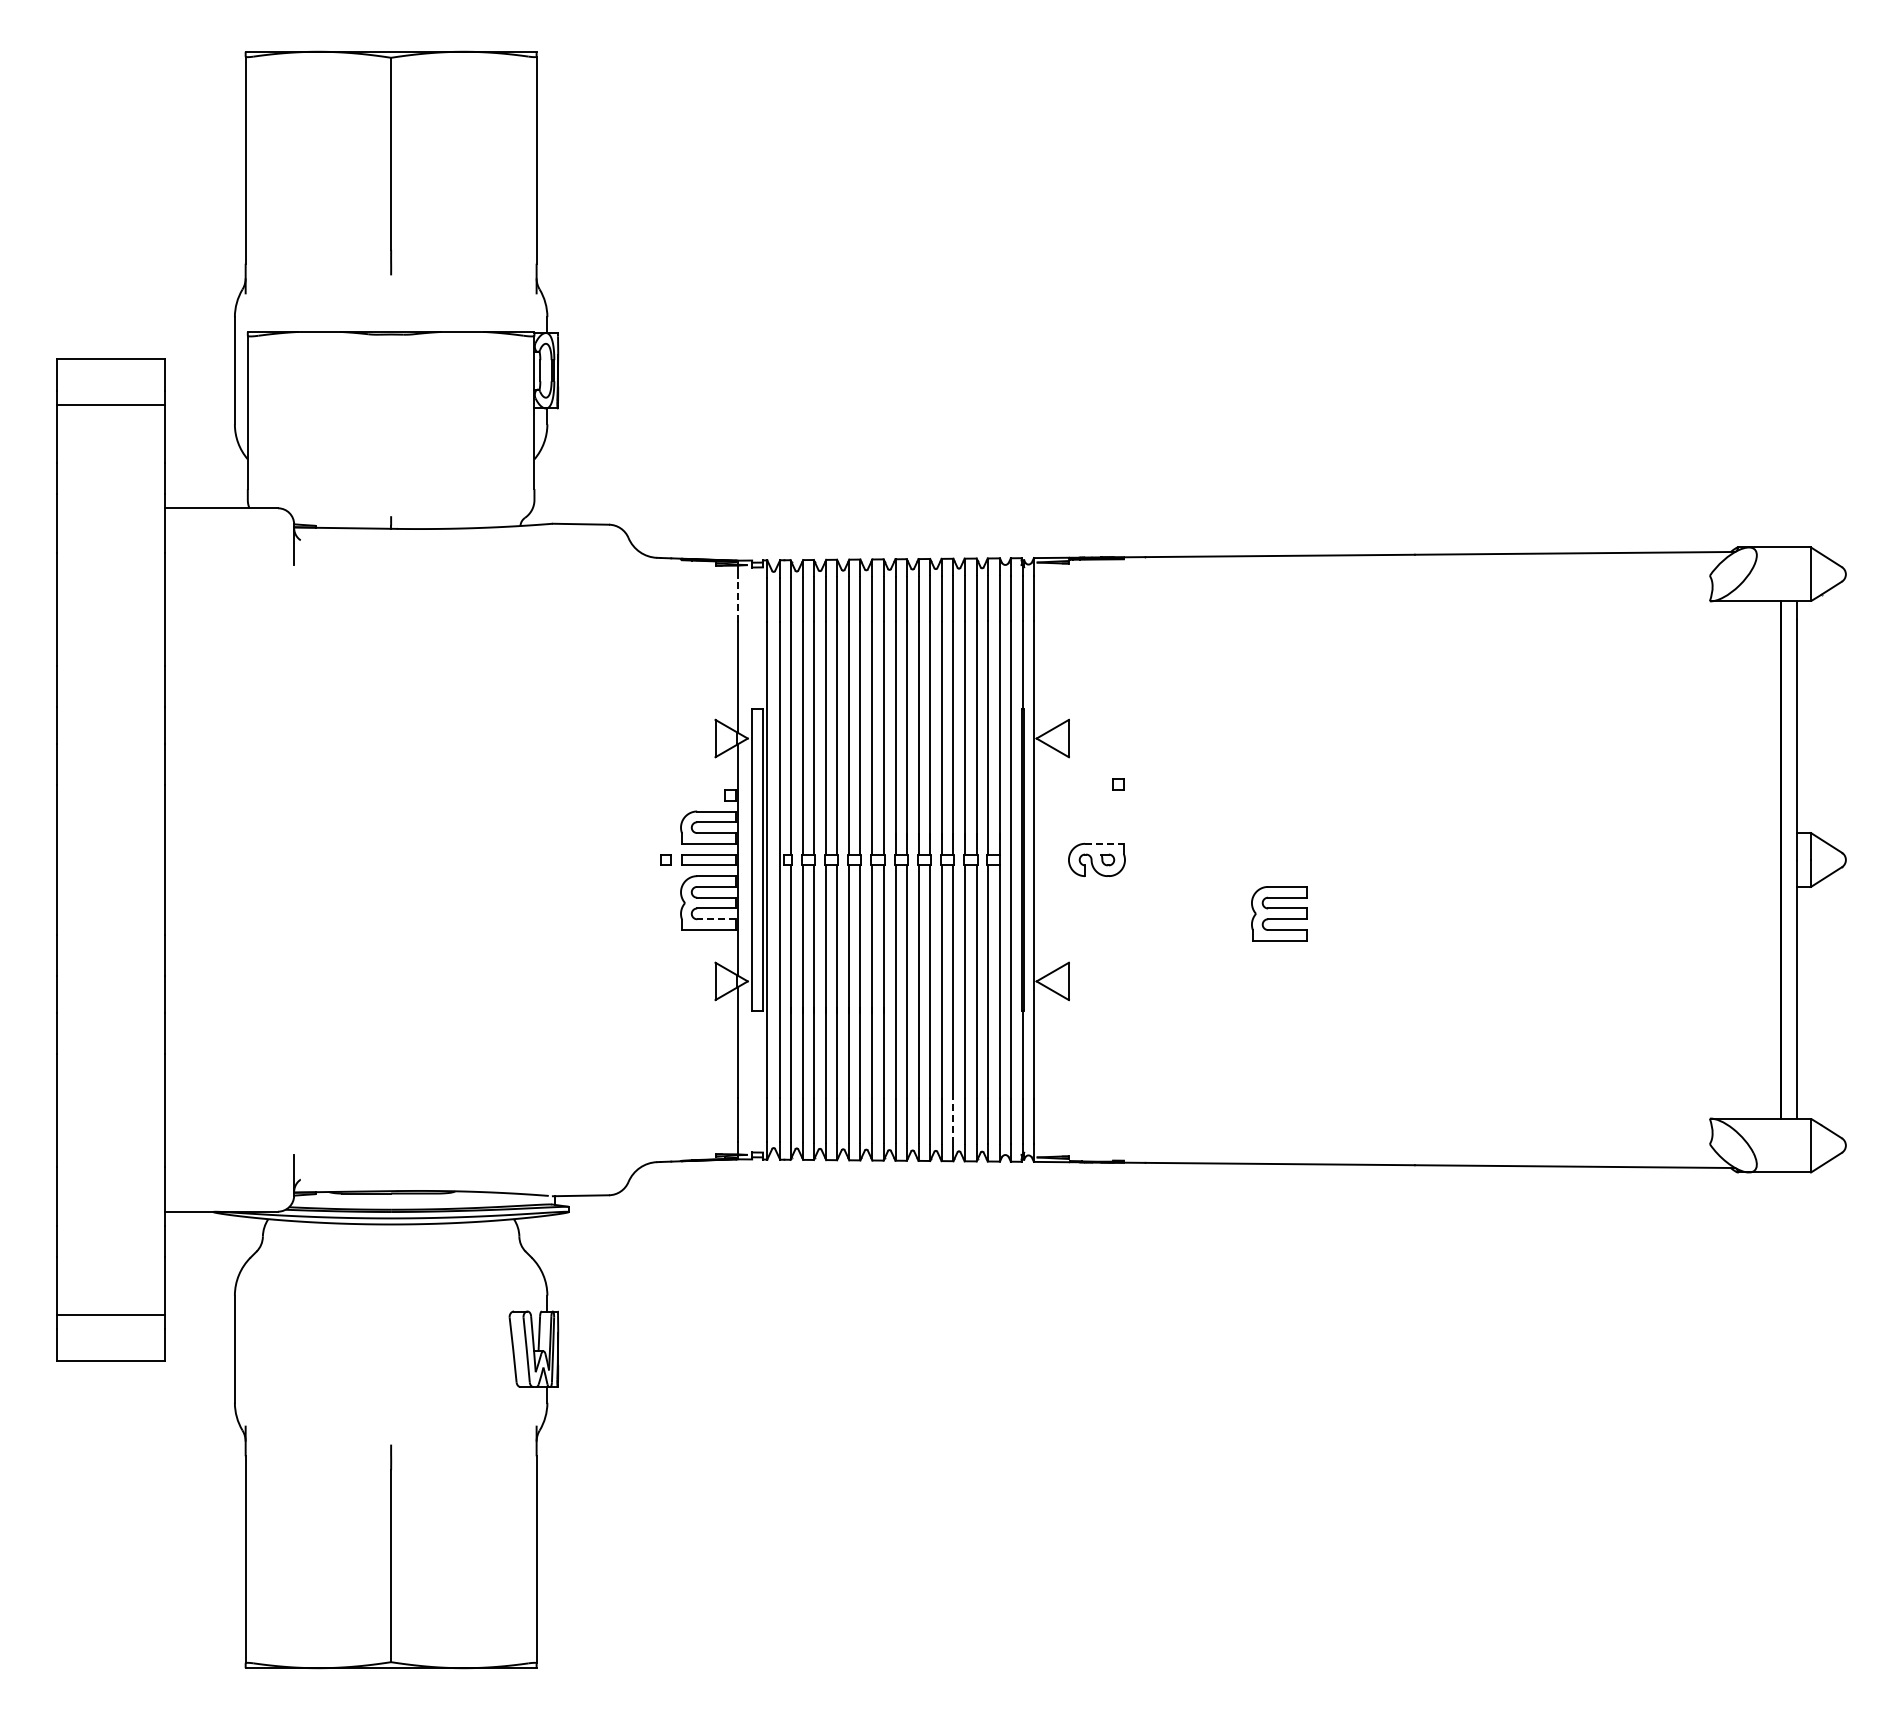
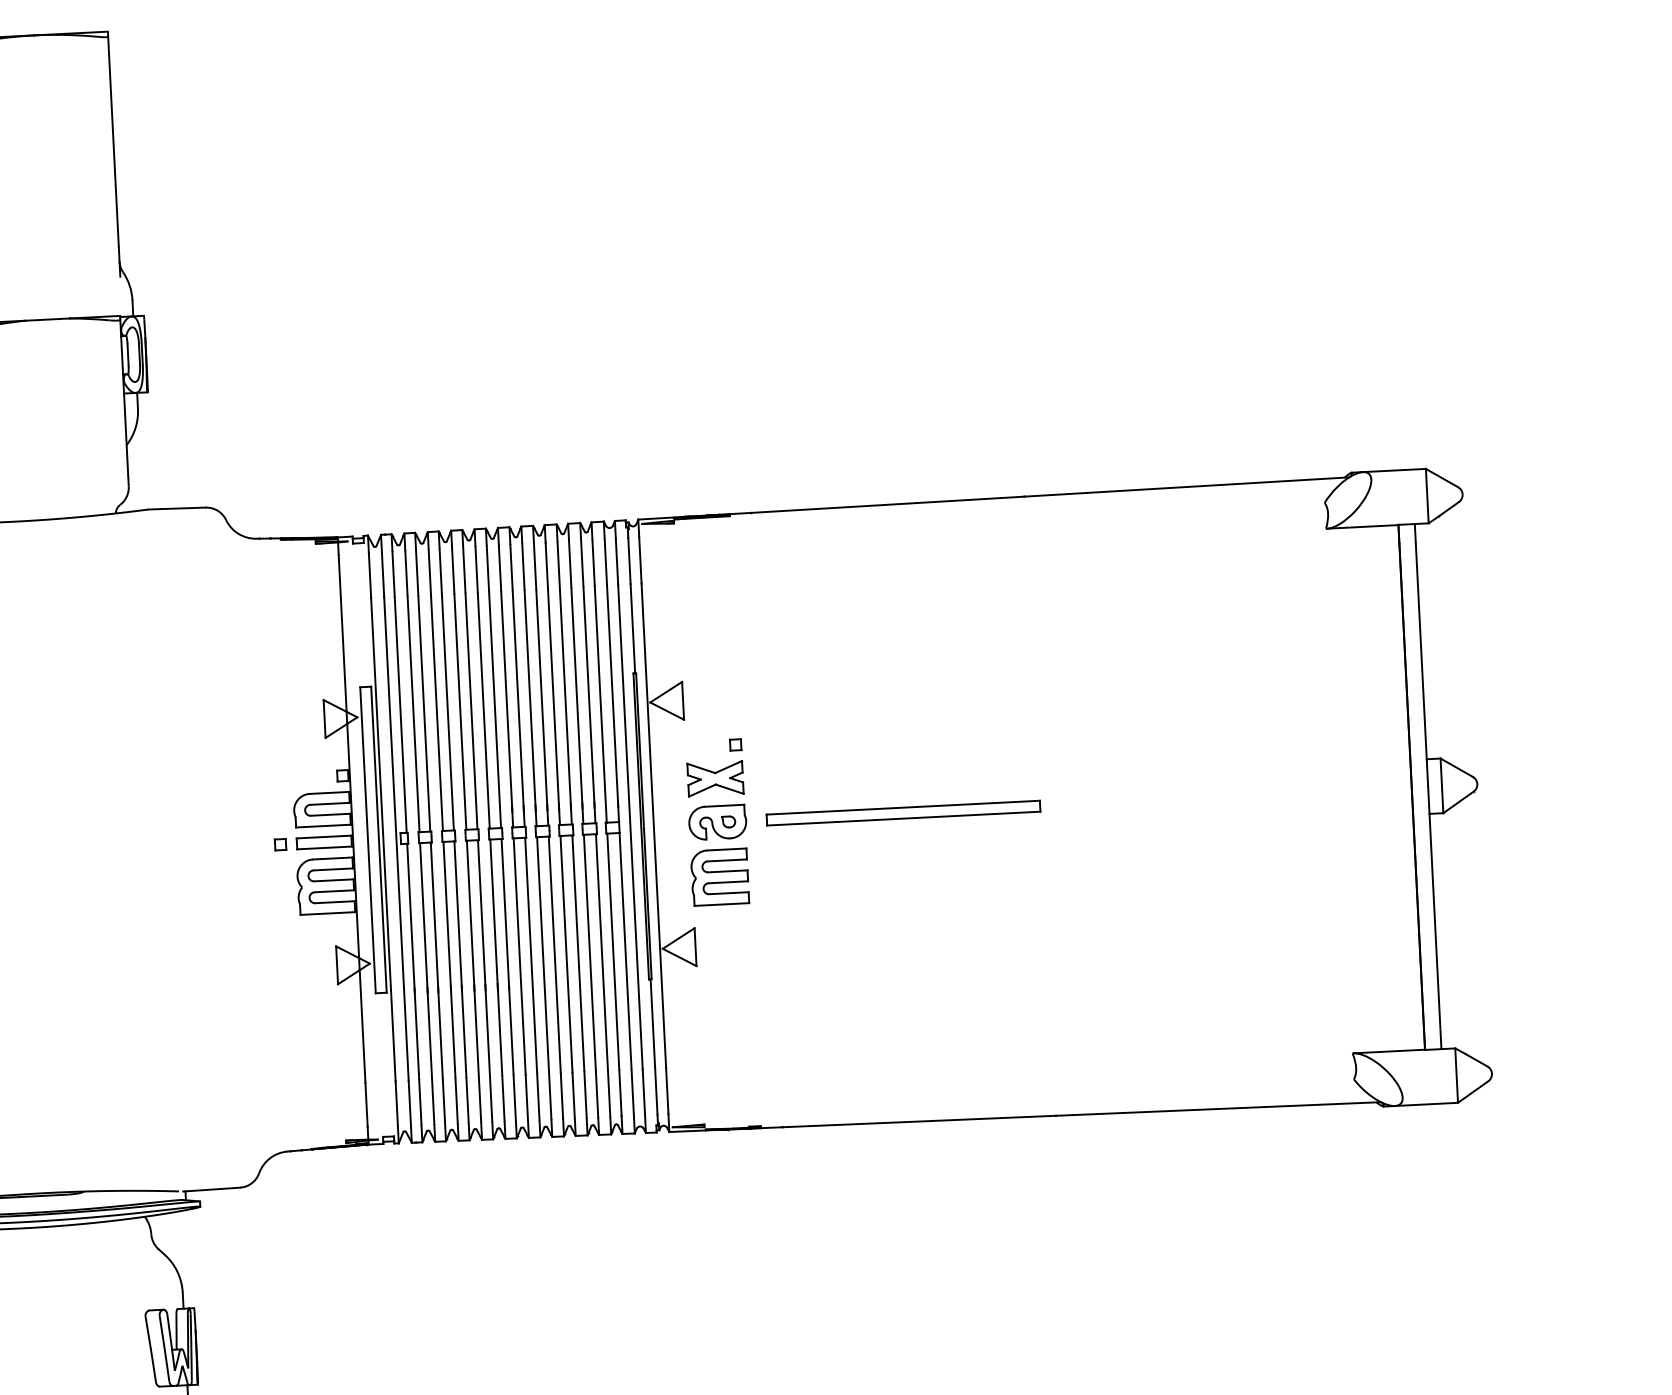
line: (737, 599) -> (339, 576), dashed -> solid
part: (1096, 816) -> (715, 778), added
line: (1105, 843) -> (725, 805), dashed -> solid
part: (1279, 859) -> (902, 812), added
part: (1279, 913) -> (720, 876), moved
line: (716, 919) -> (334, 902), dashed -> solid
line: (953, 1121) -> (585, 1095), dashed -> solid

